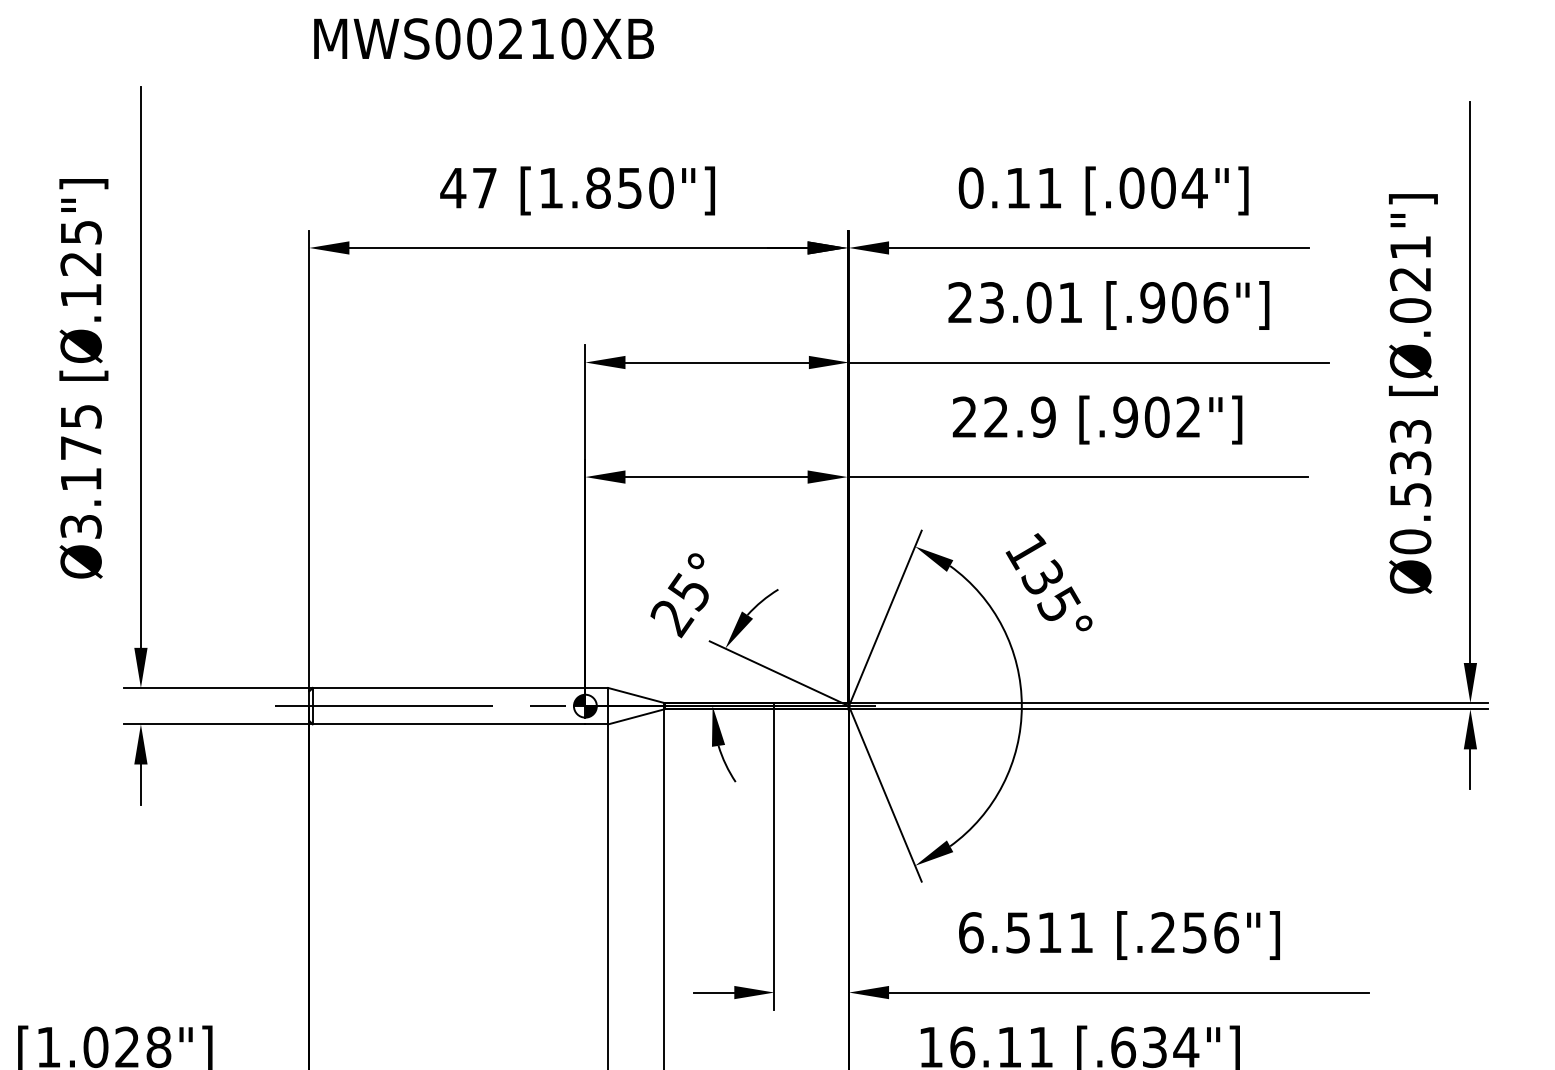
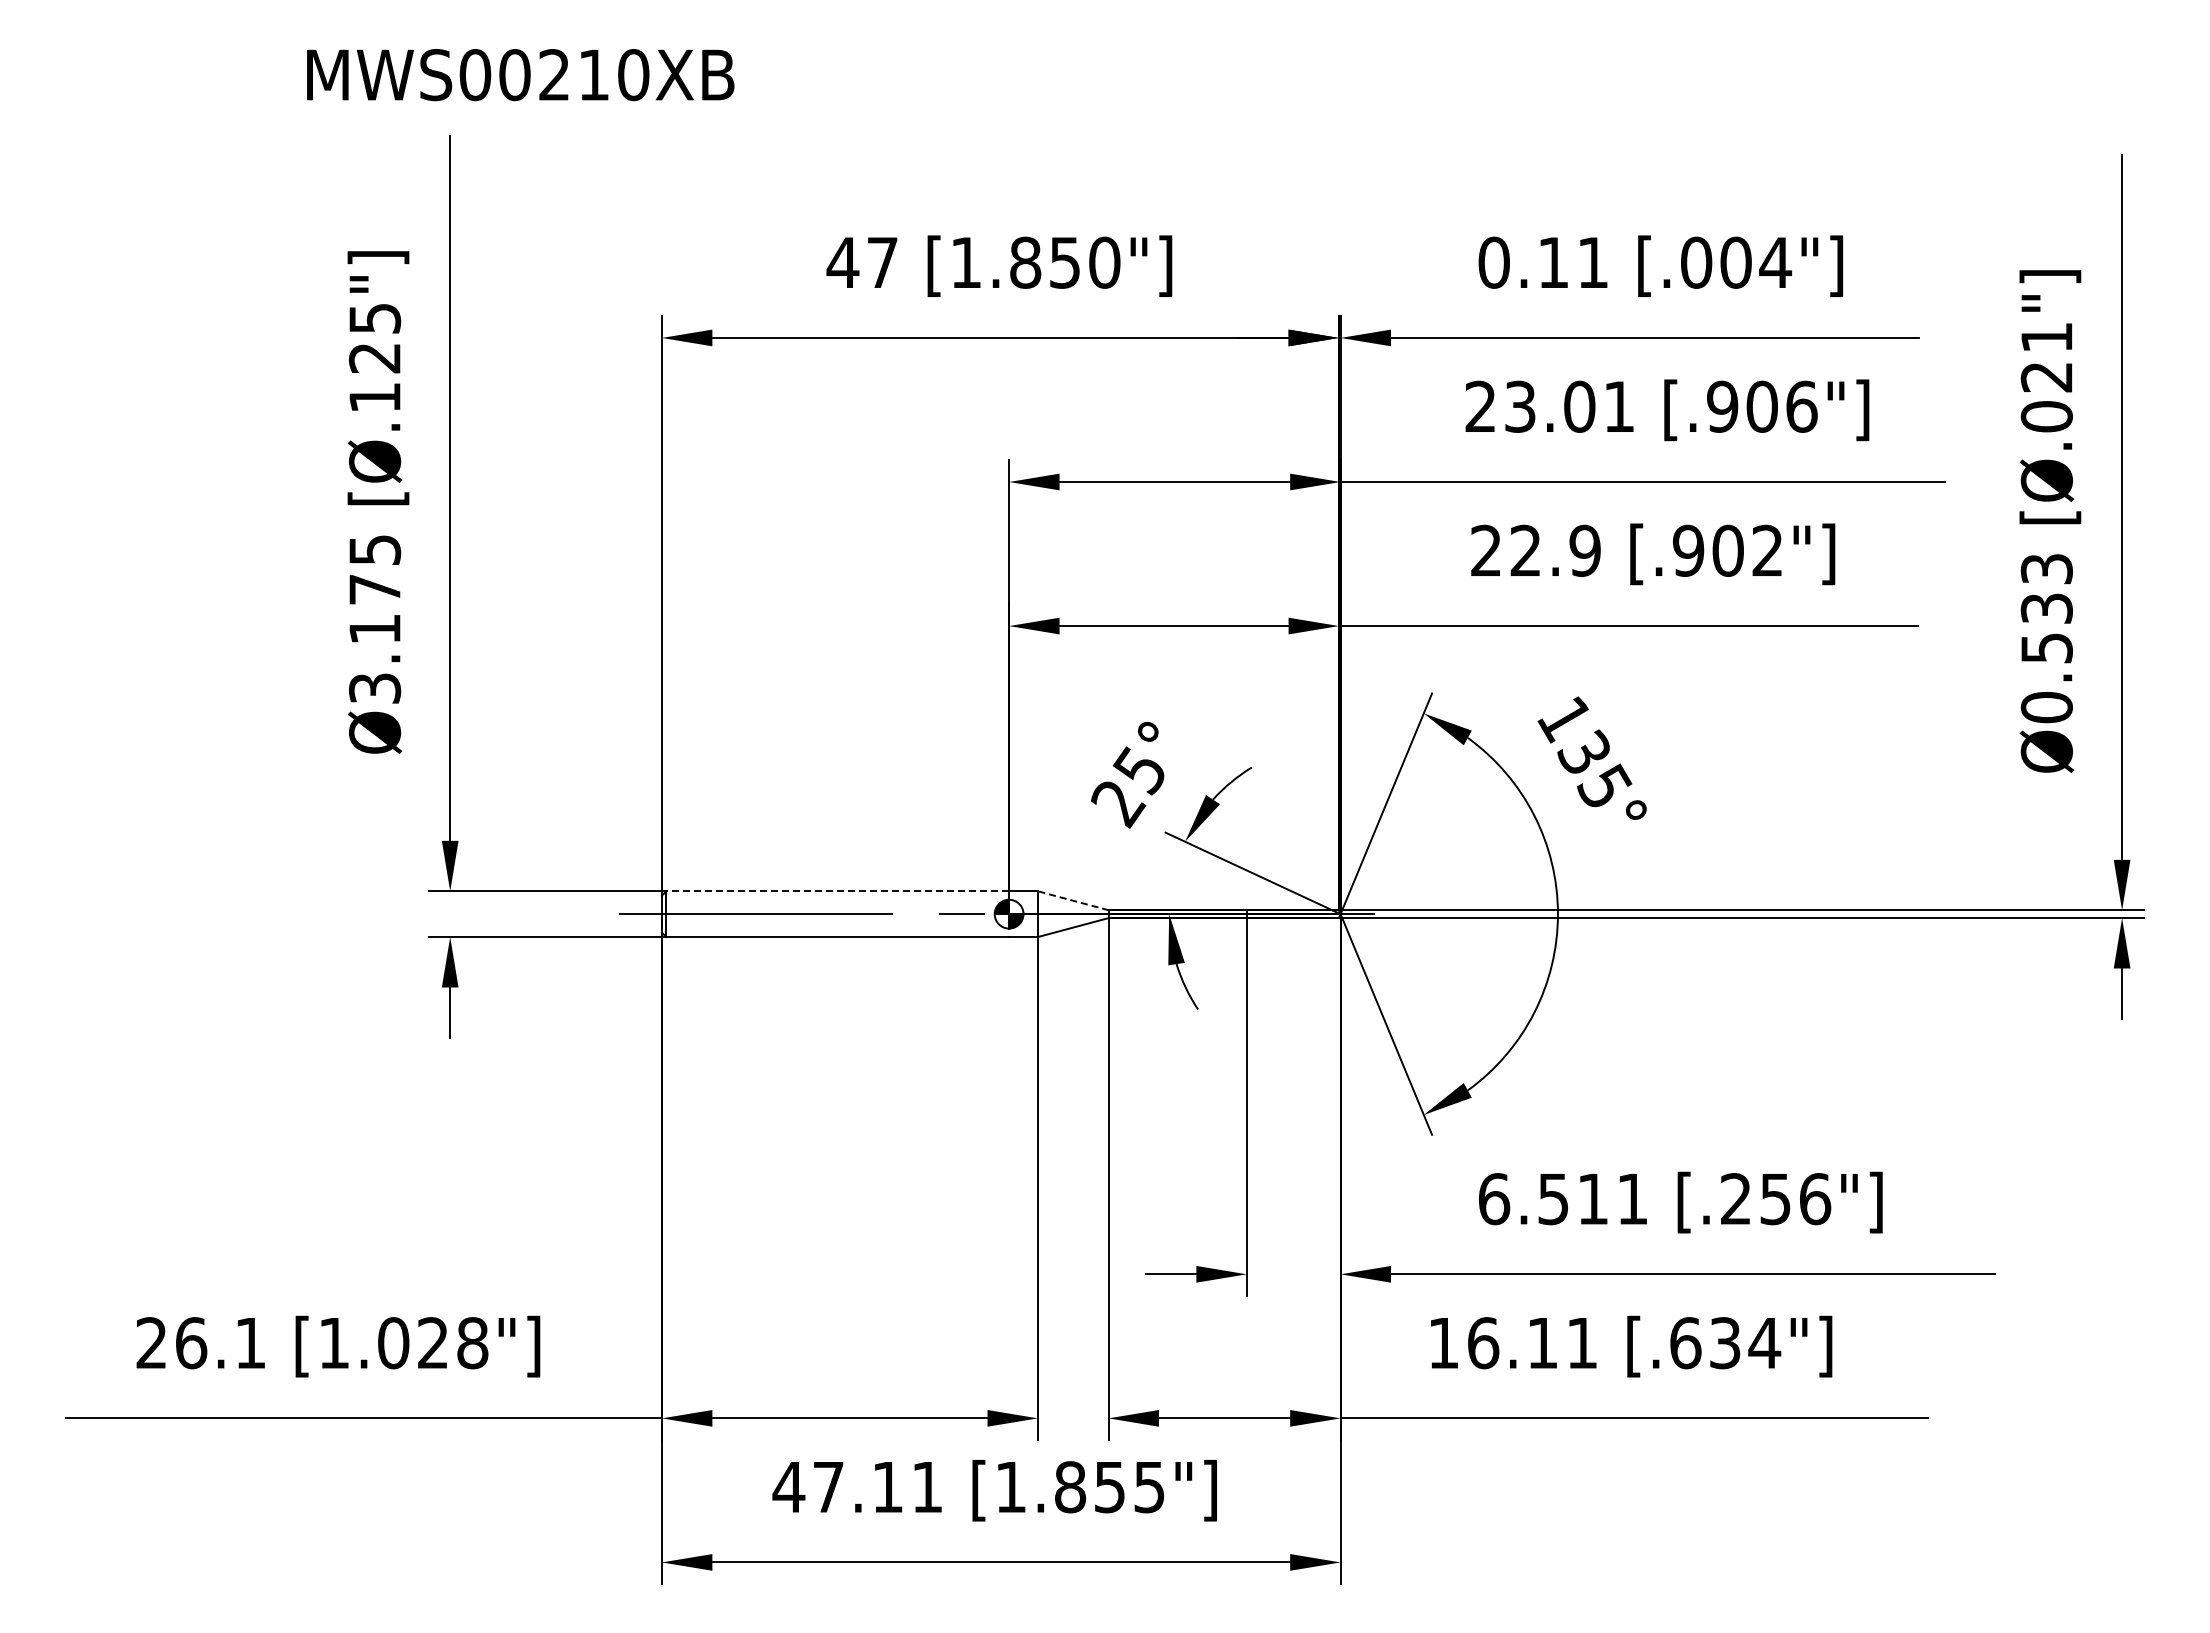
text: (483, 39) -> (520, 75), moved
line: (448, 688) -> (837, 891), solid -> dashed
line: (636, 695) -> (1073, 900), solid -> dashed

